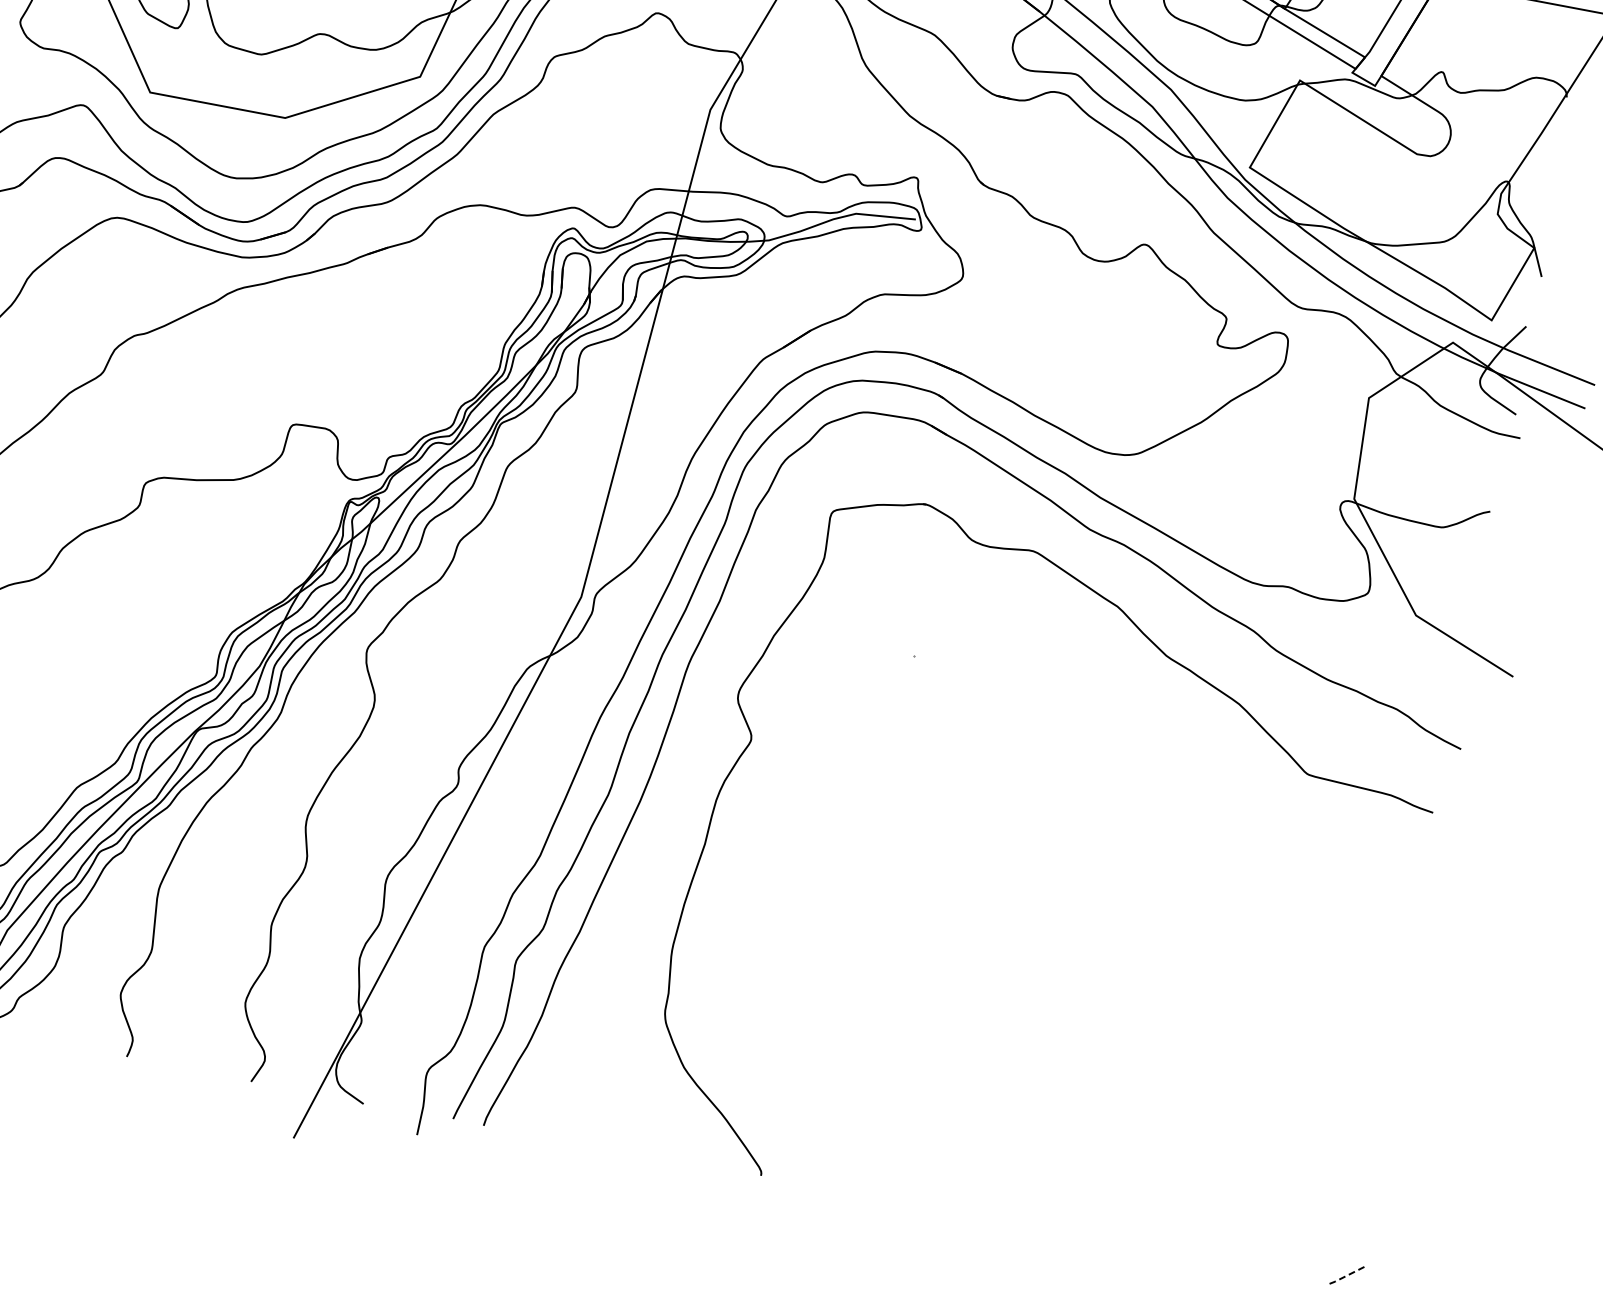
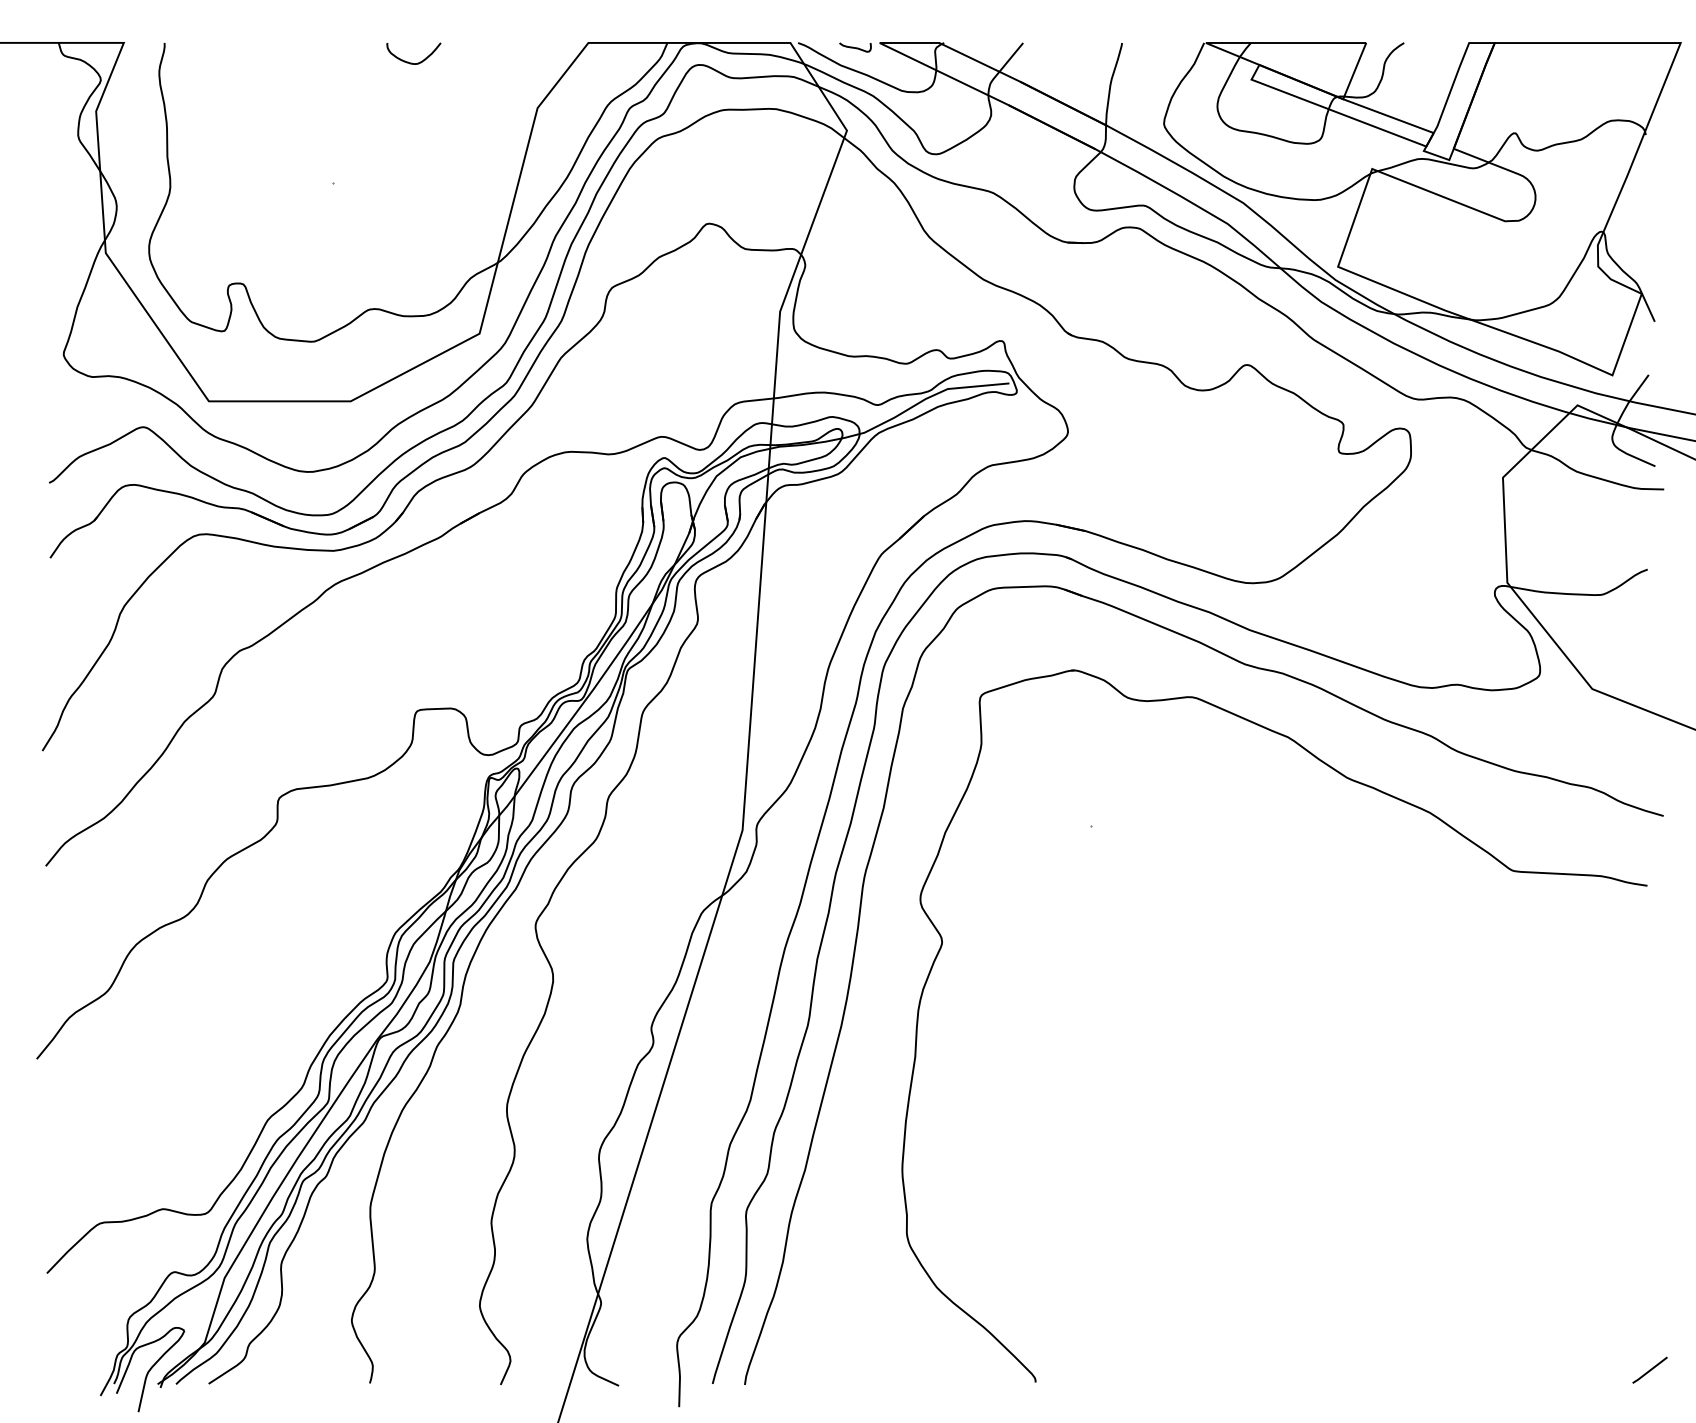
line: (1347, 1274) -> (1649, 1370), dashed -> solid

